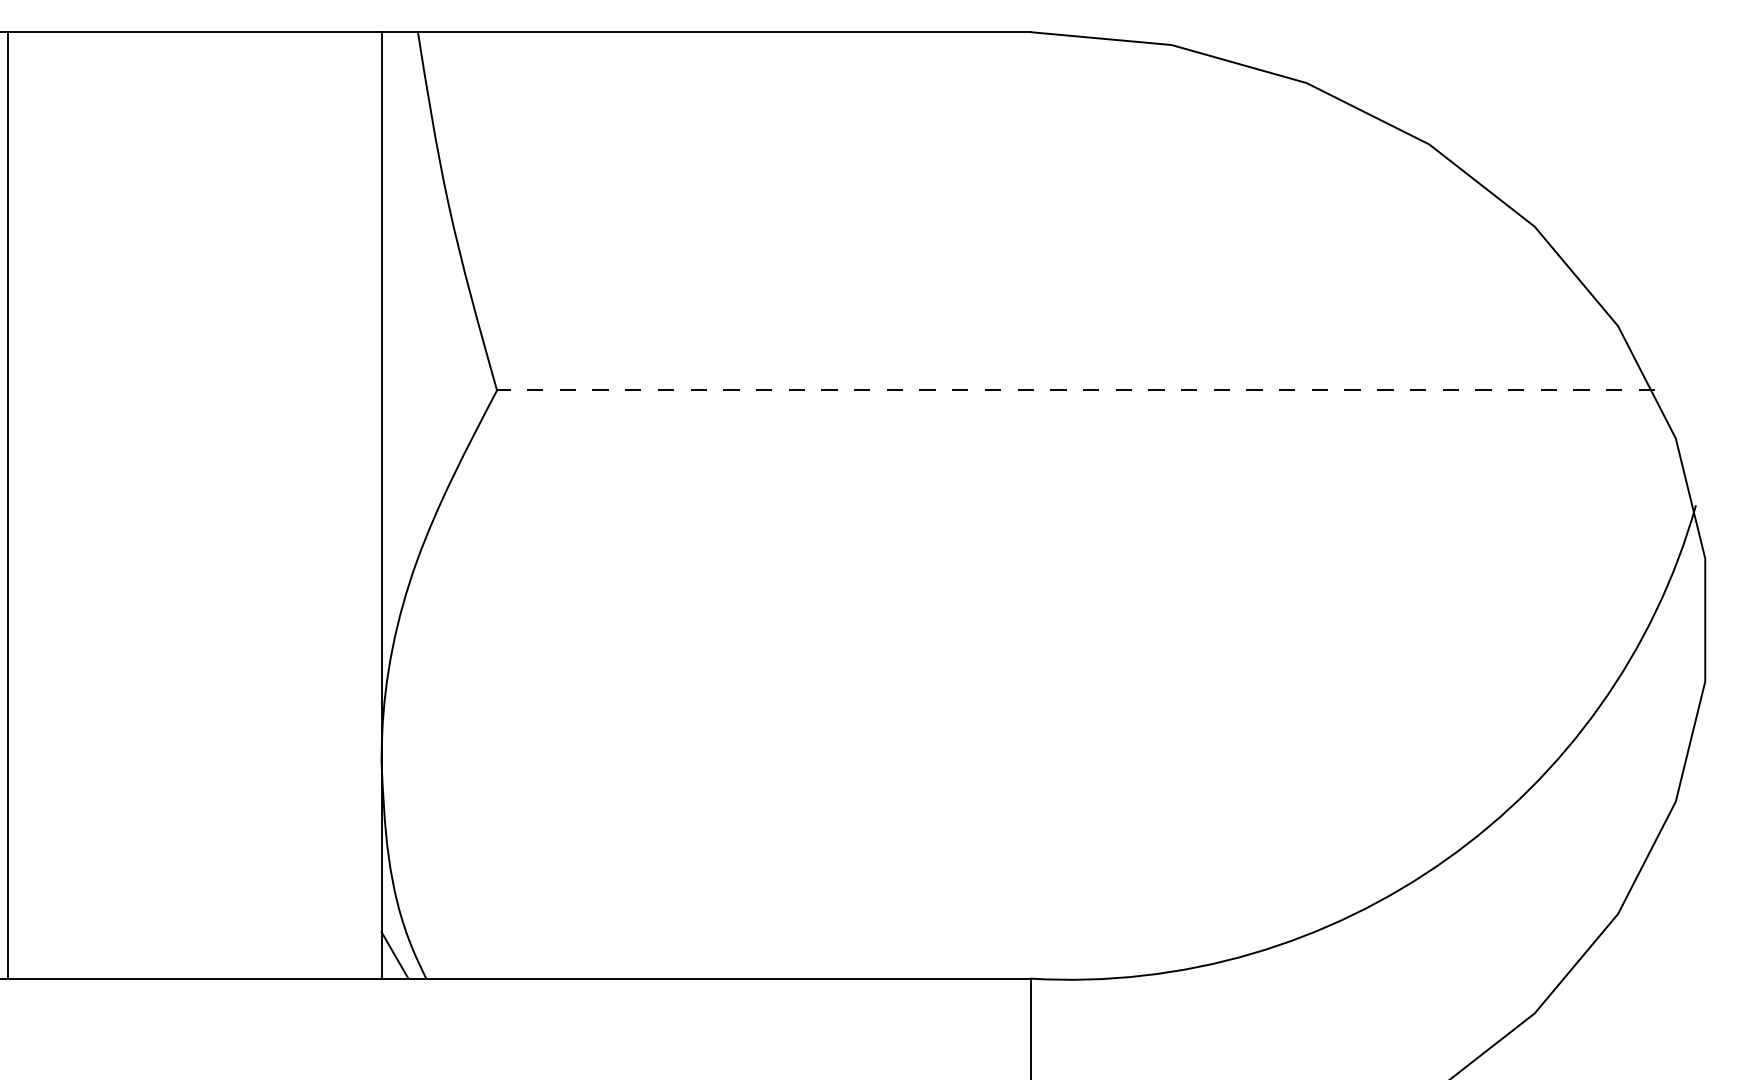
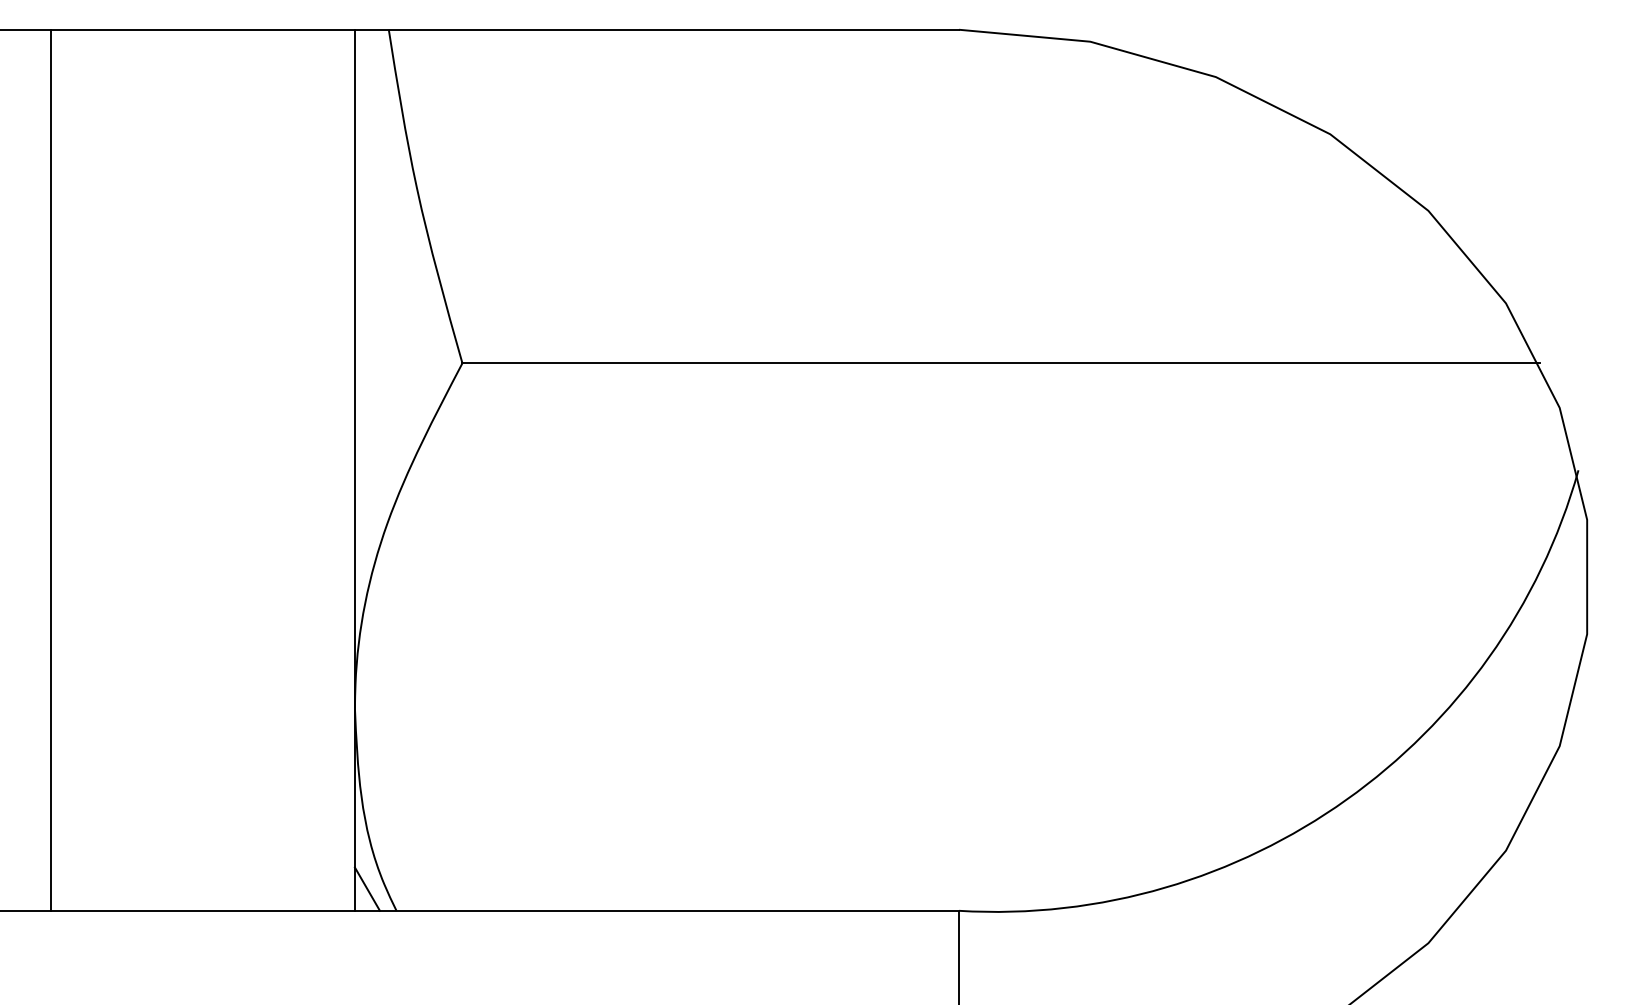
line: (1075, 390) -> (1000, 363), dashed -> solid
line: (7, 505) -> (50, 470), moved

